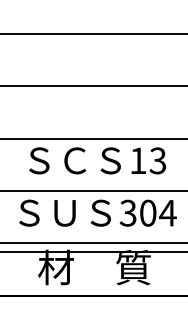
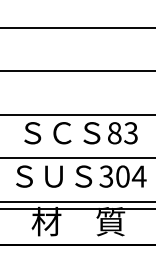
text: (138, 161) -> (114, 133), 13 -> 83

